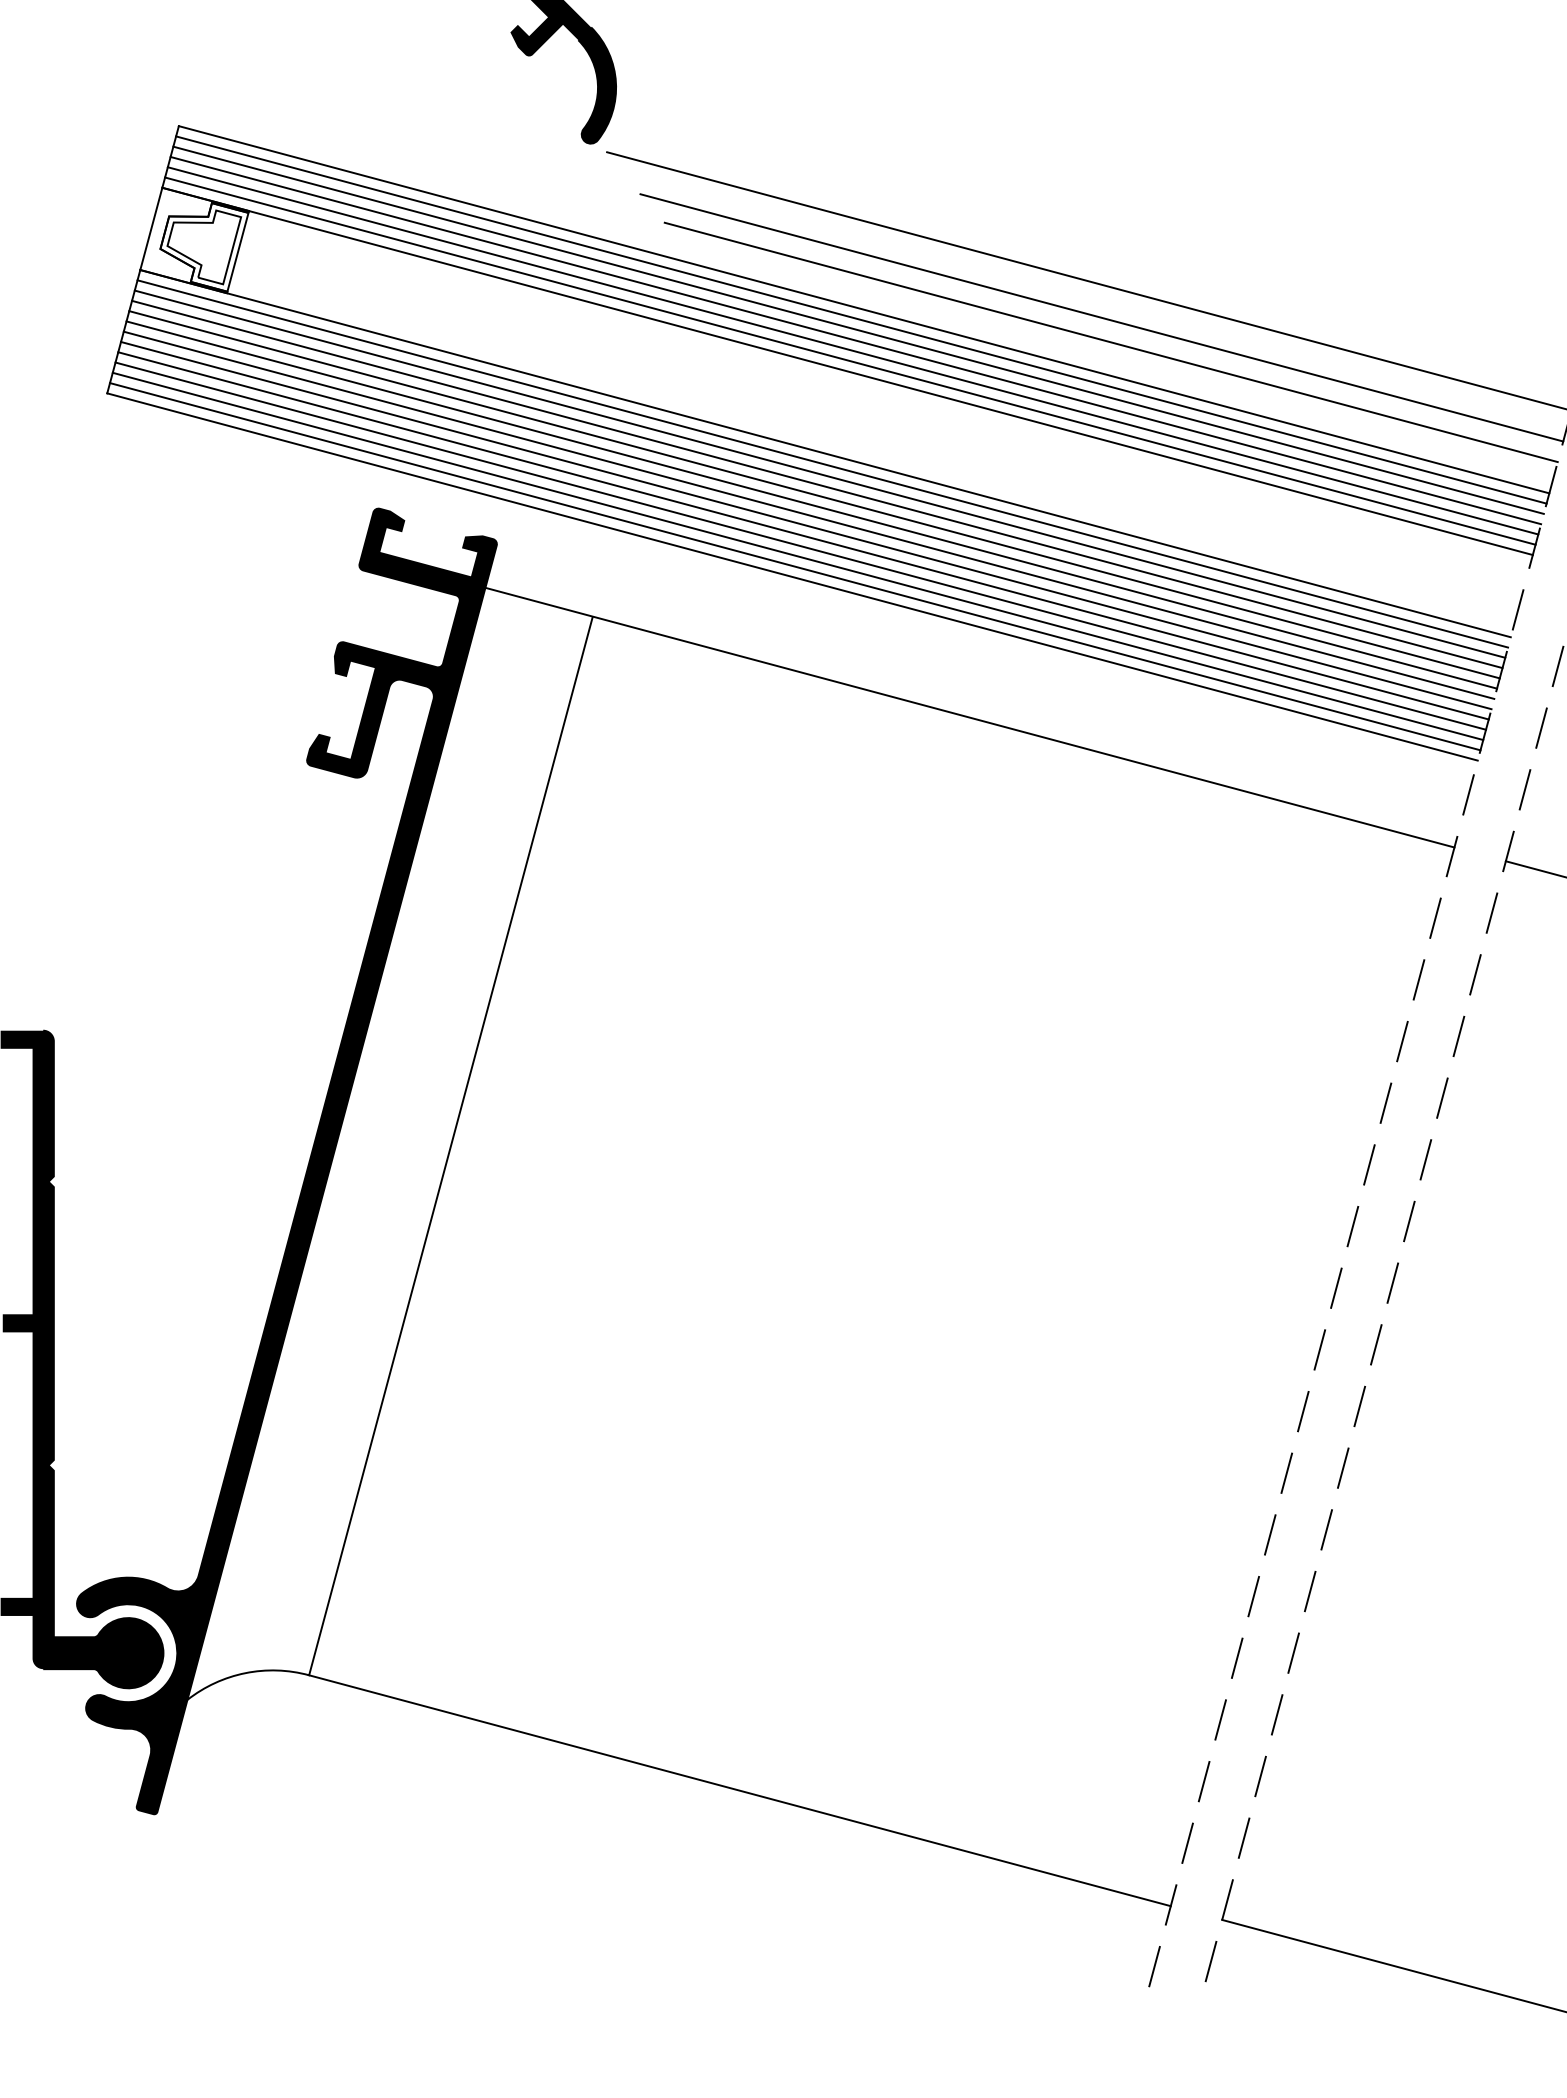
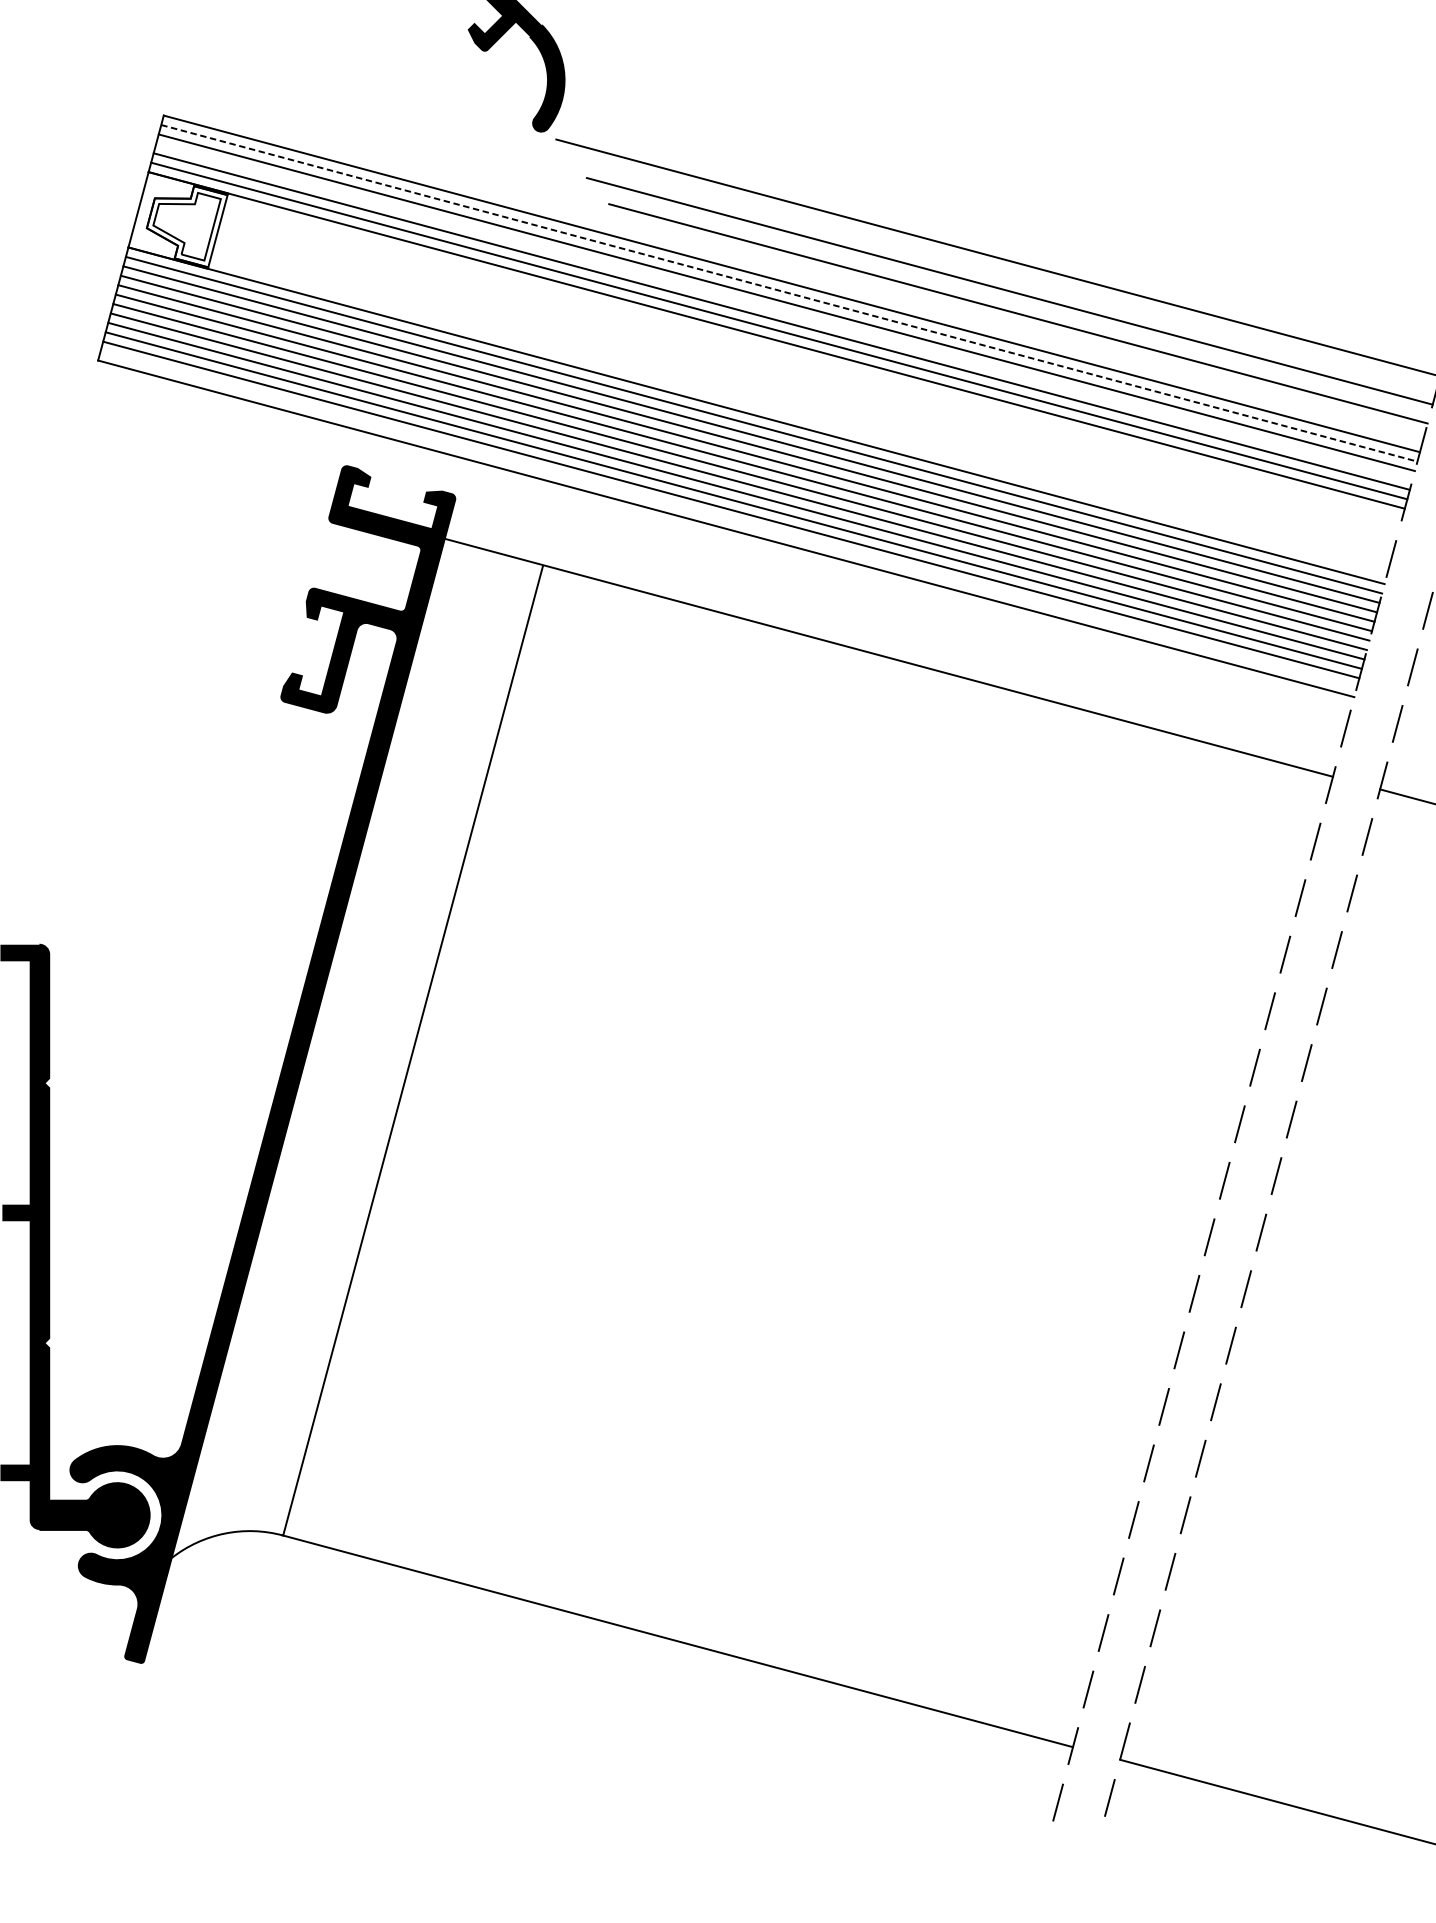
line: (861, 320) -> (789, 293), solid -> dashed
line: (855, 340) -> (783, 312), removed
line: (795, 566) -> (728, 519), removed

